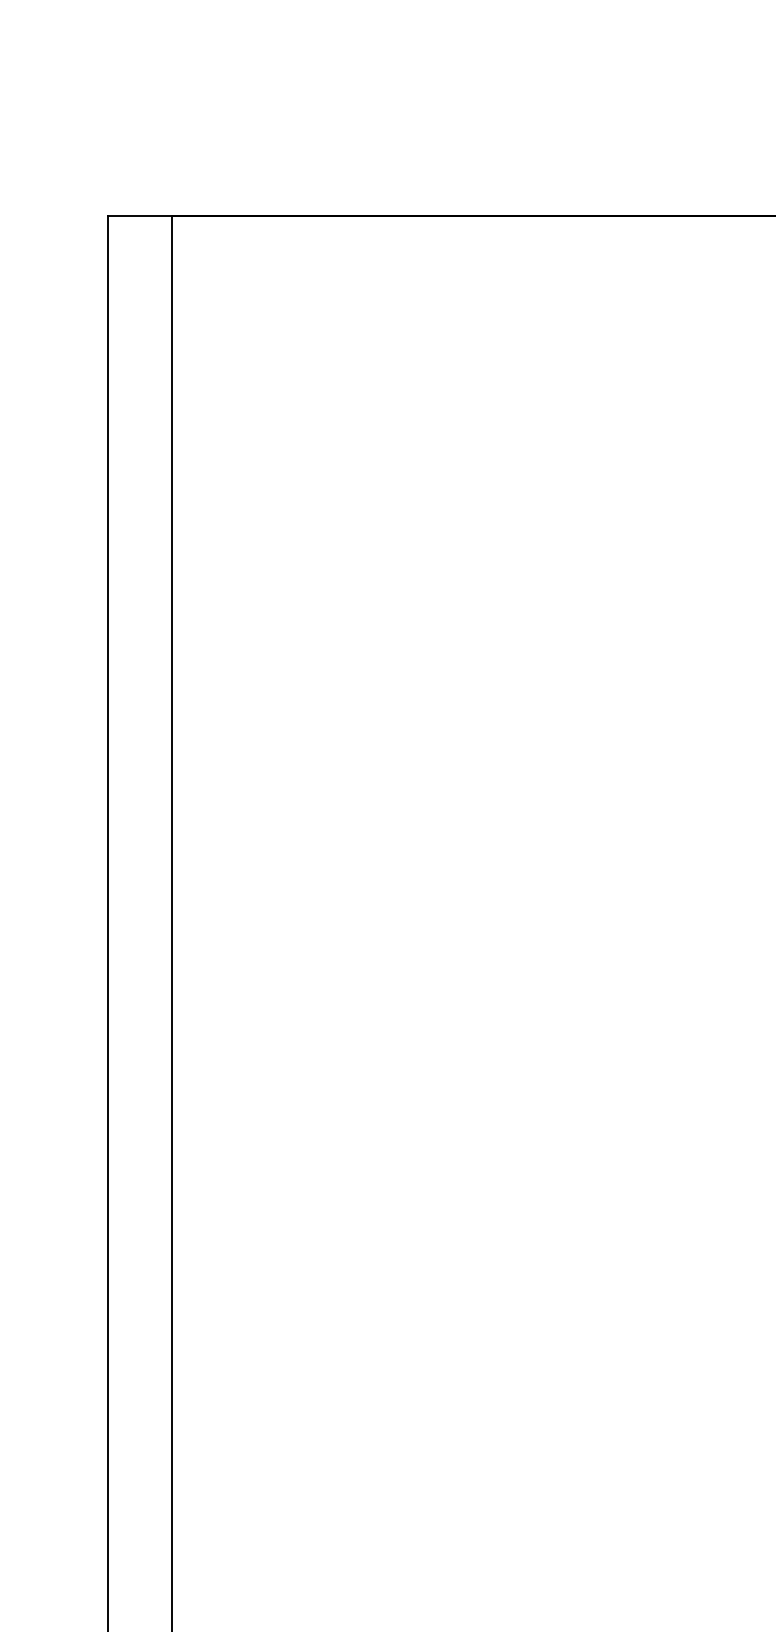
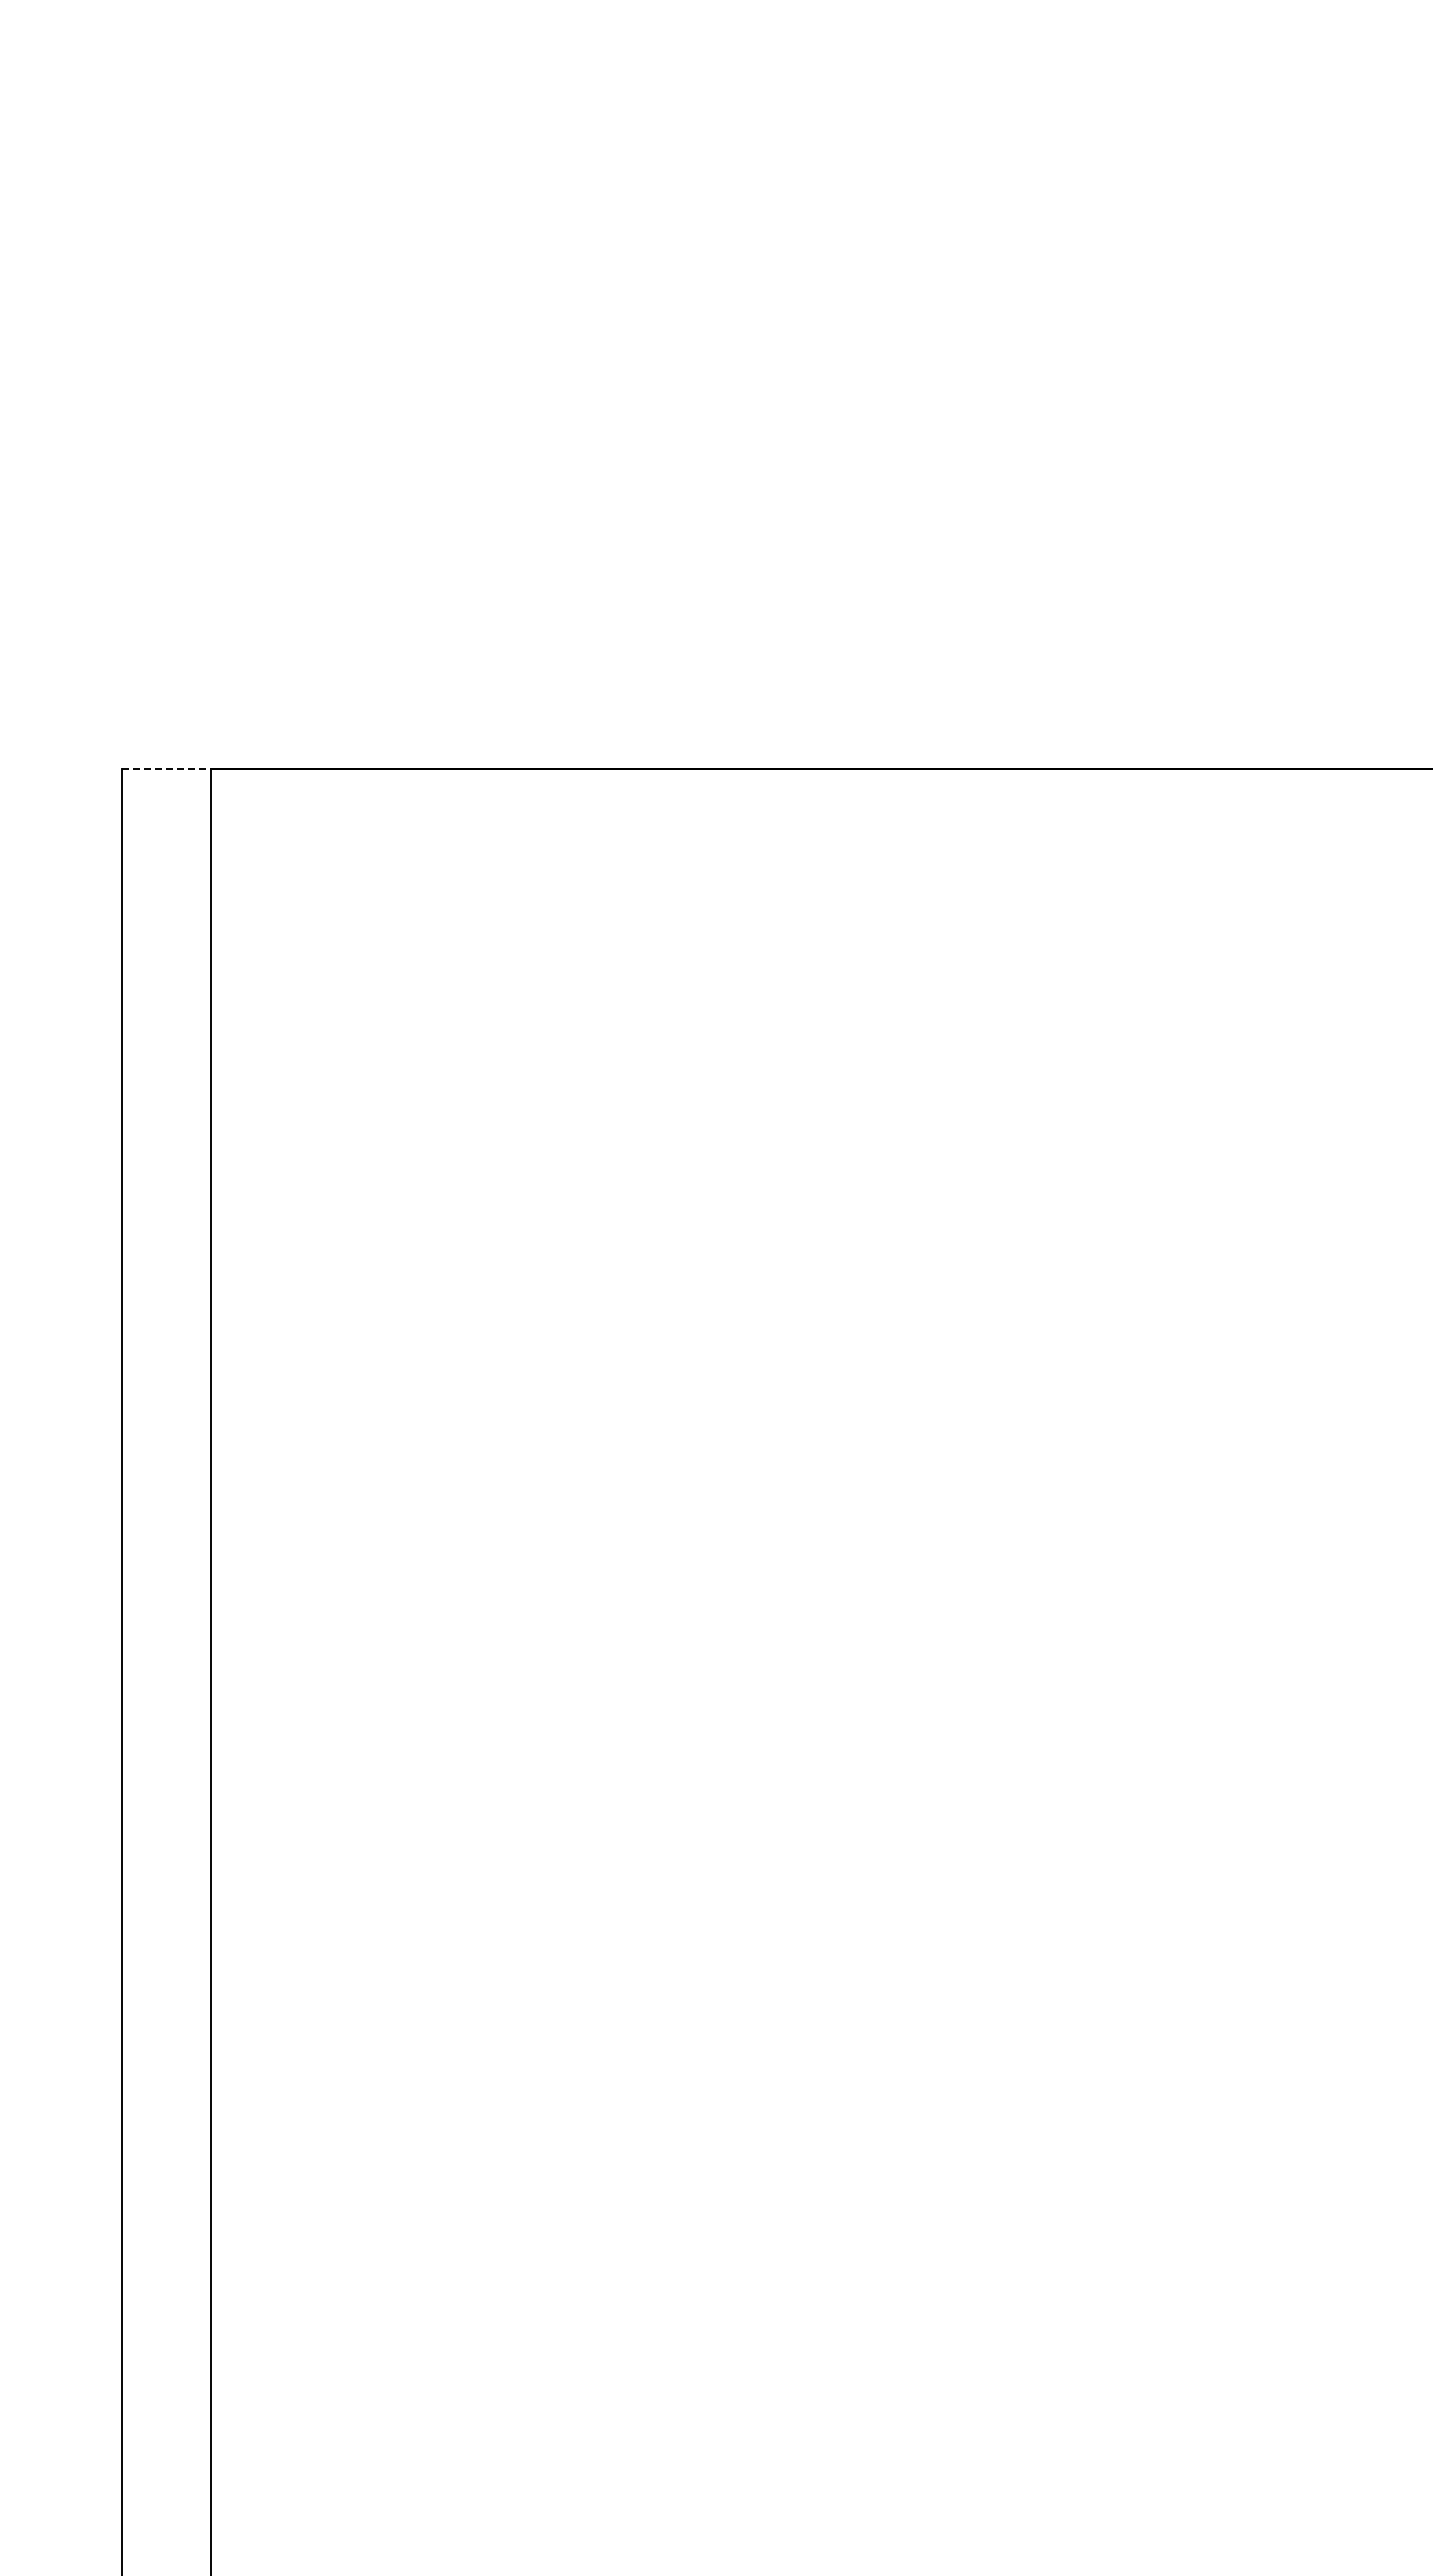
line: (140, 216) -> (167, 768), solid -> dashed

